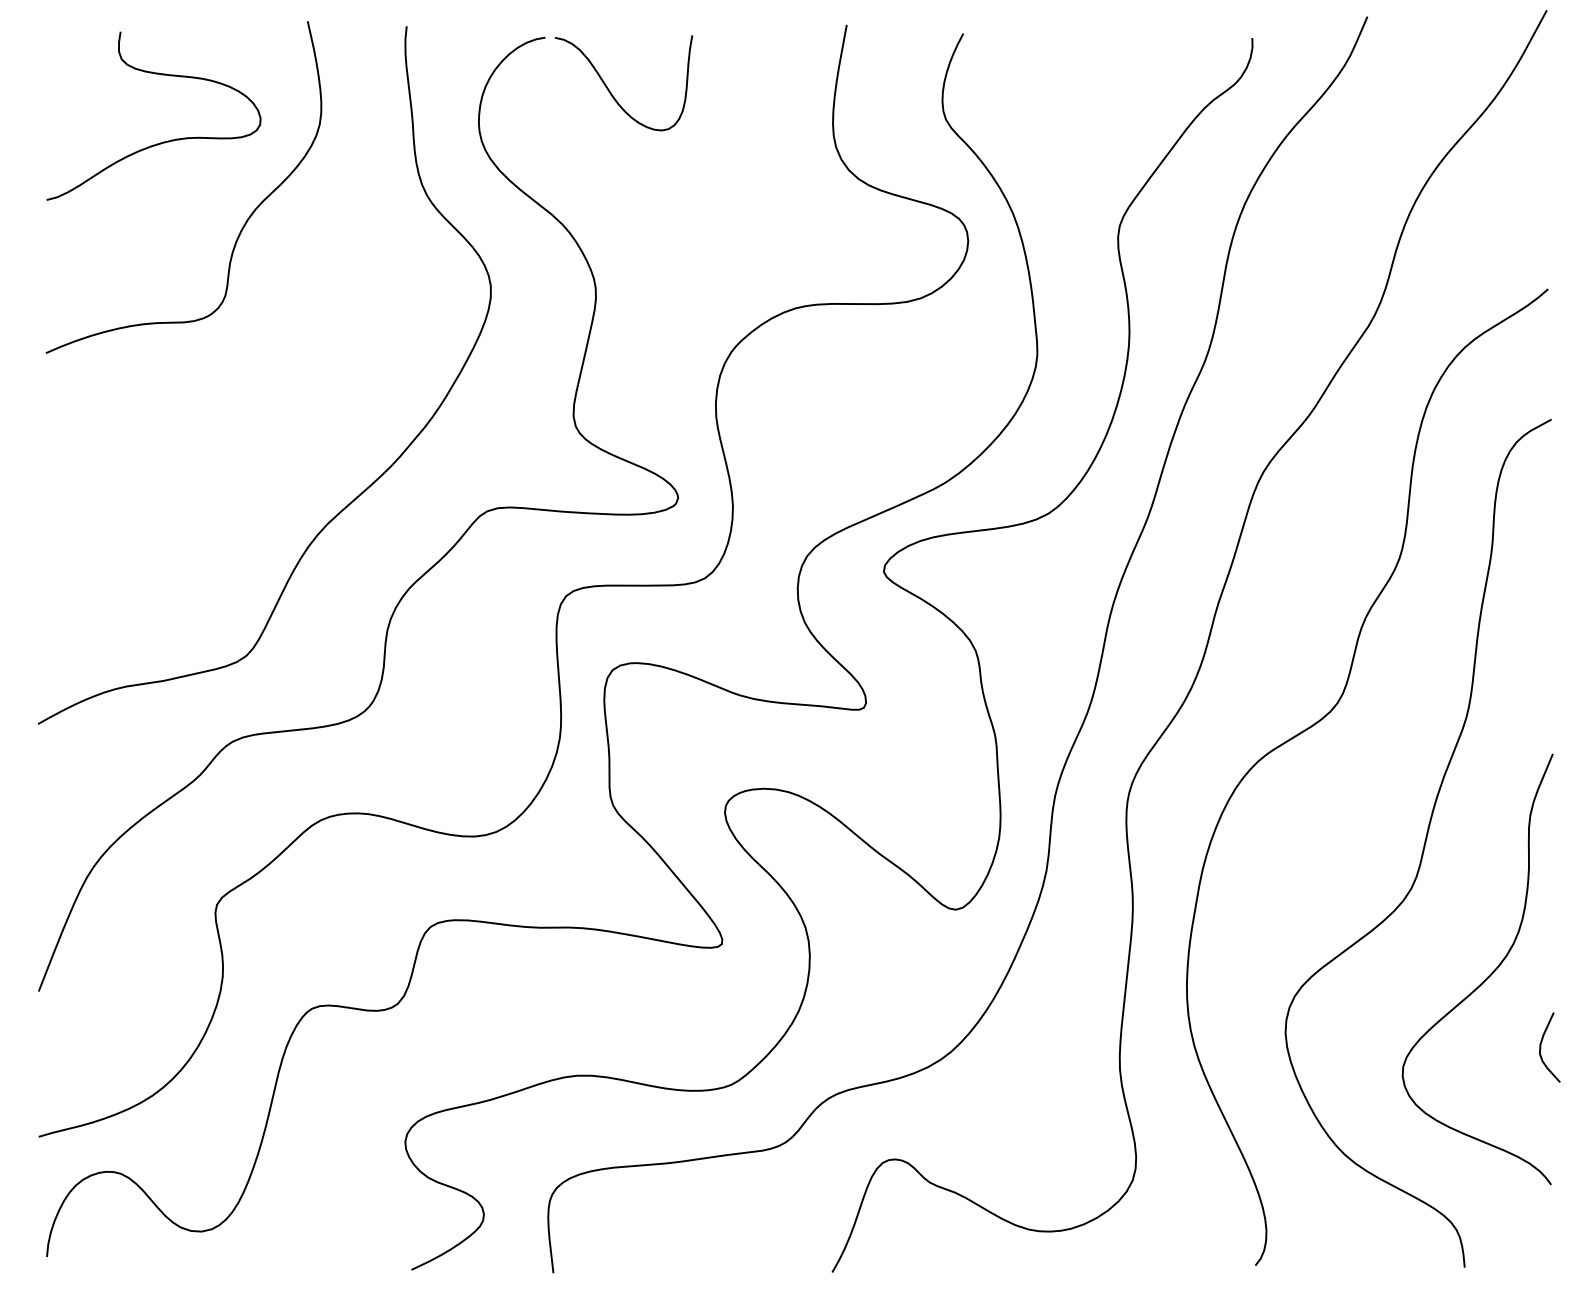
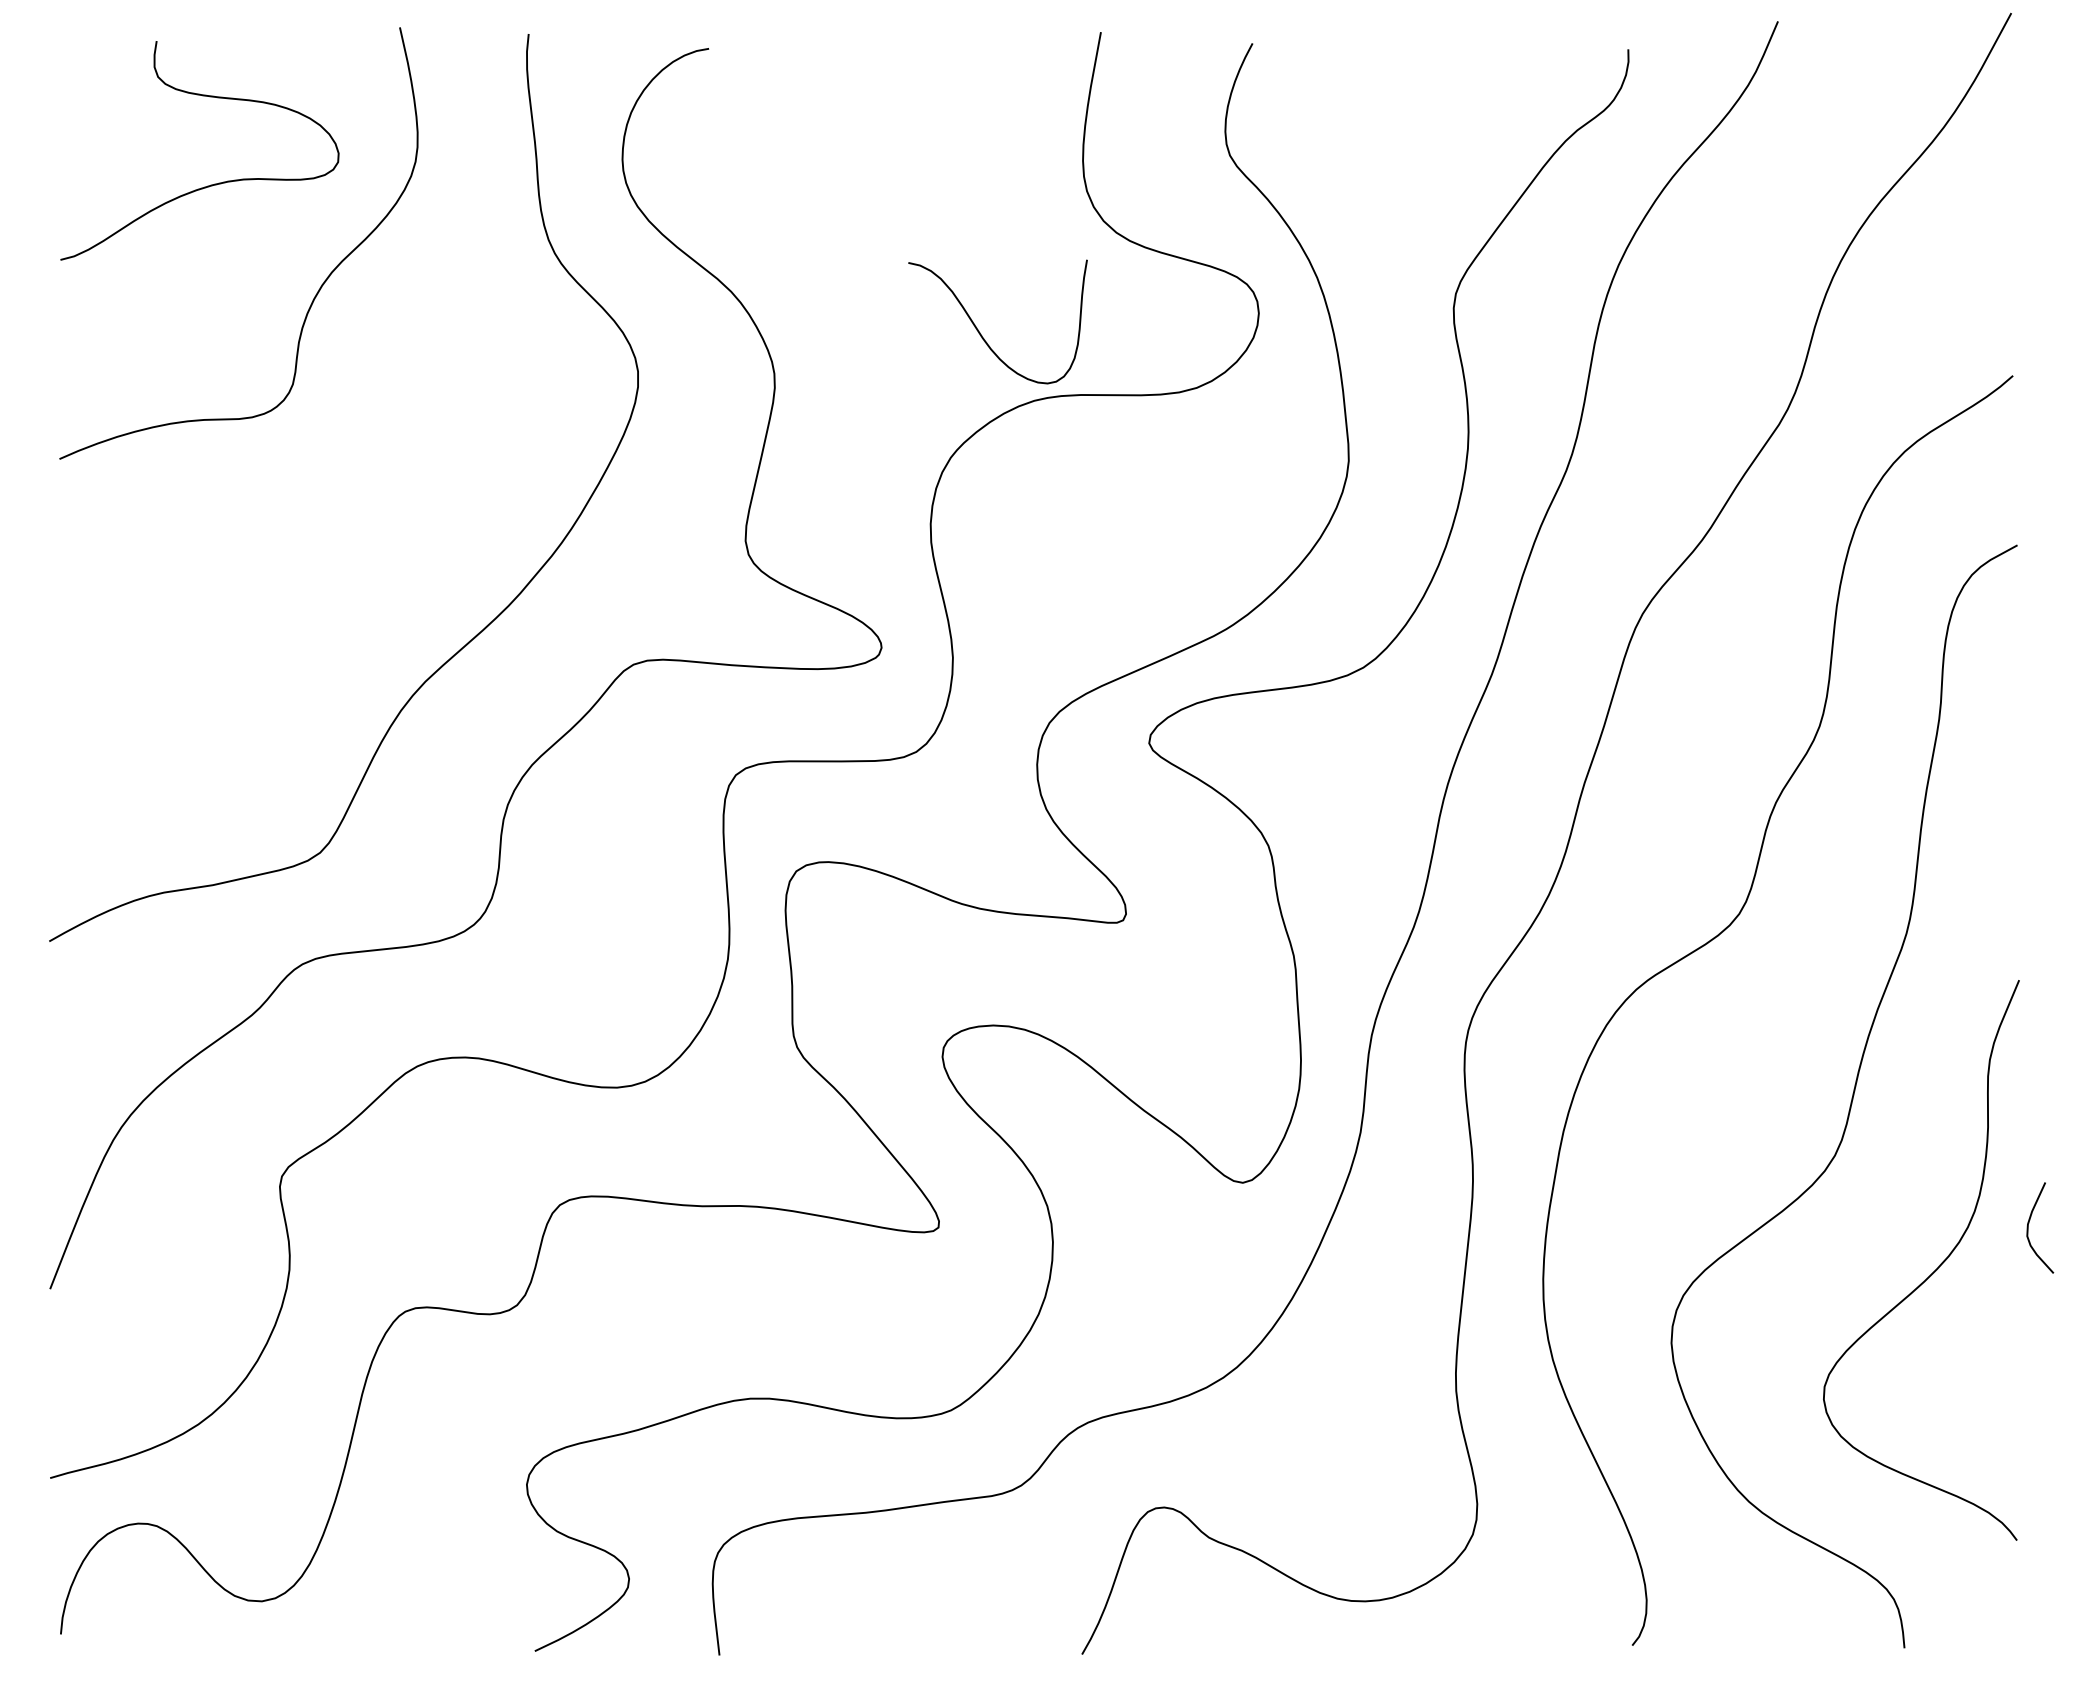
curve: (610, 91) -> (980, 332), moved
curve: (1541, 1044) -> (2029, 1223), moved

